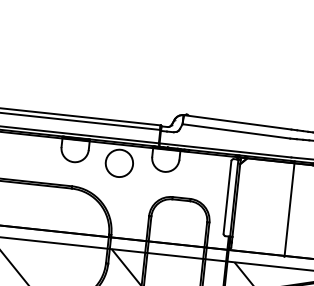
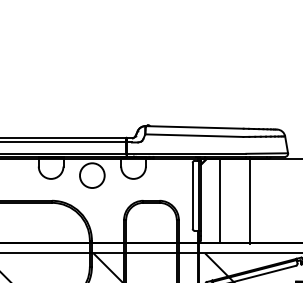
line: (257, 205) -> (220, 200), added

